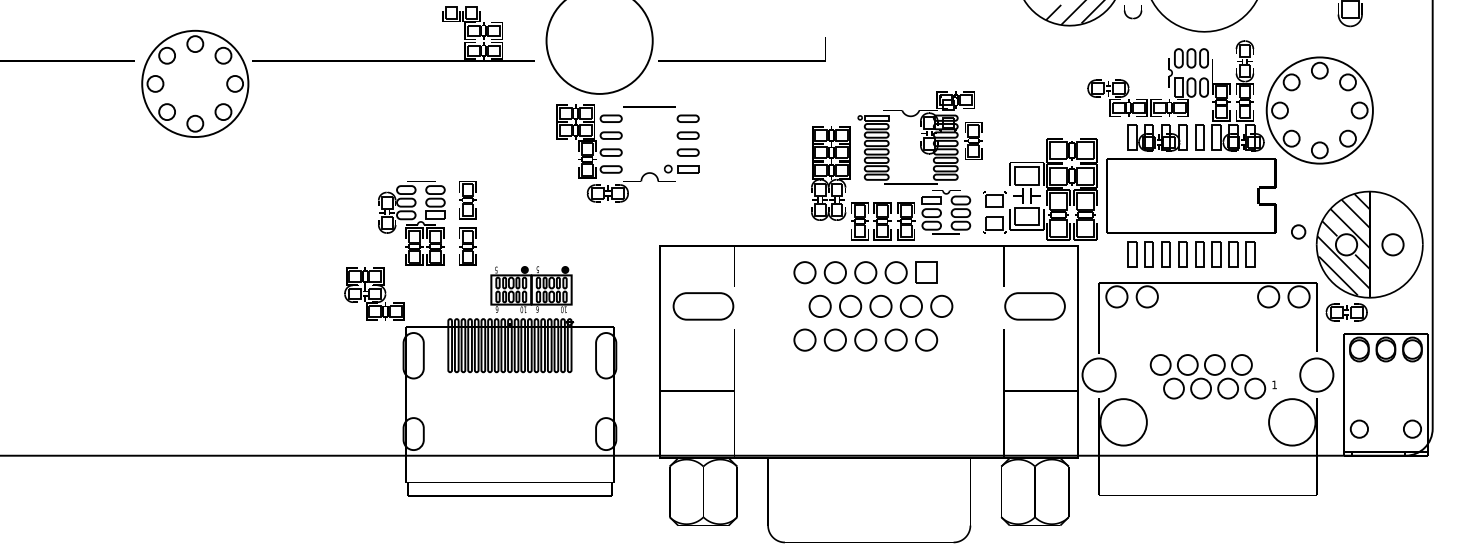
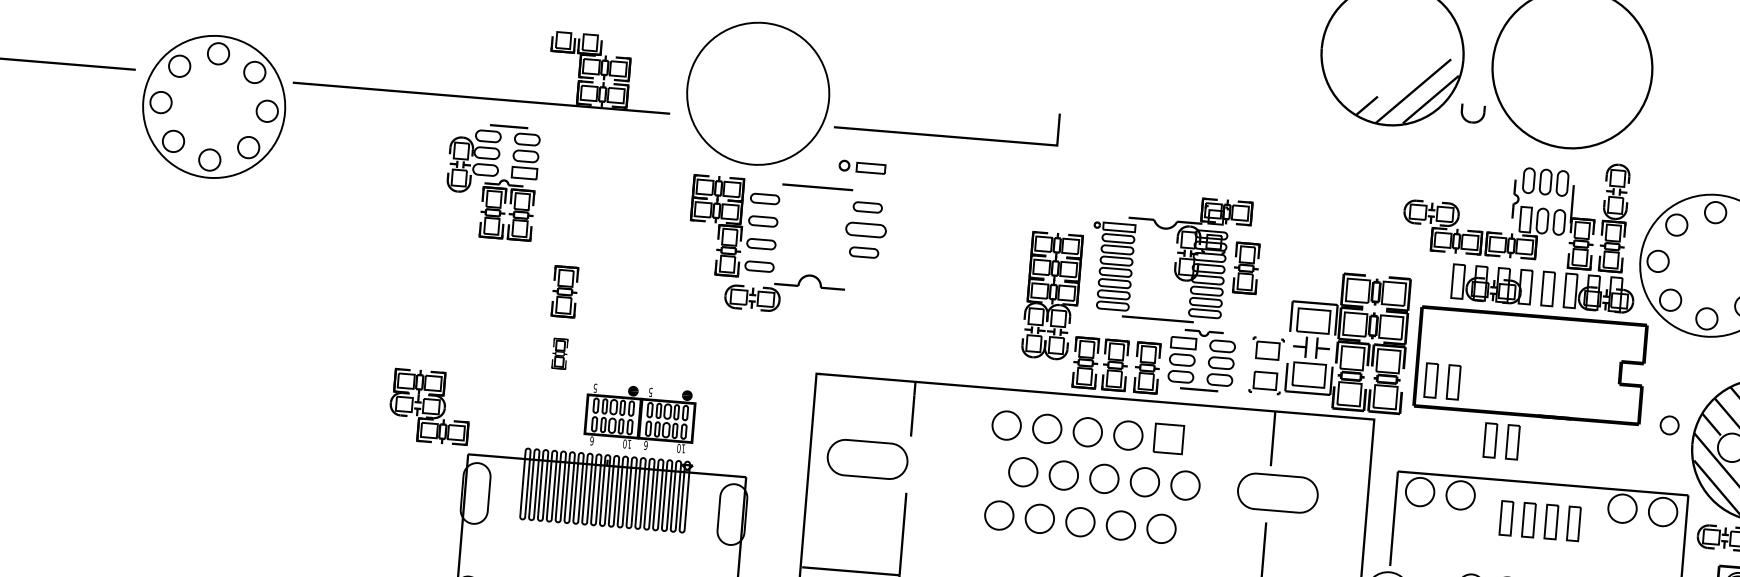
part: (687, 135) -> (865, 229), size x1.4
part: (681, 168) -> (862, 166), moved
part: (411, 223) -> (491, 181), moved
part: (467, 246) -> (559, 353), size x0.6
part: (1140, 254) -> (1442, 381), moved
part: (1225, 254) -> (1540, 521), moved
part: (1034, 306) -> (1277, 493), moved

